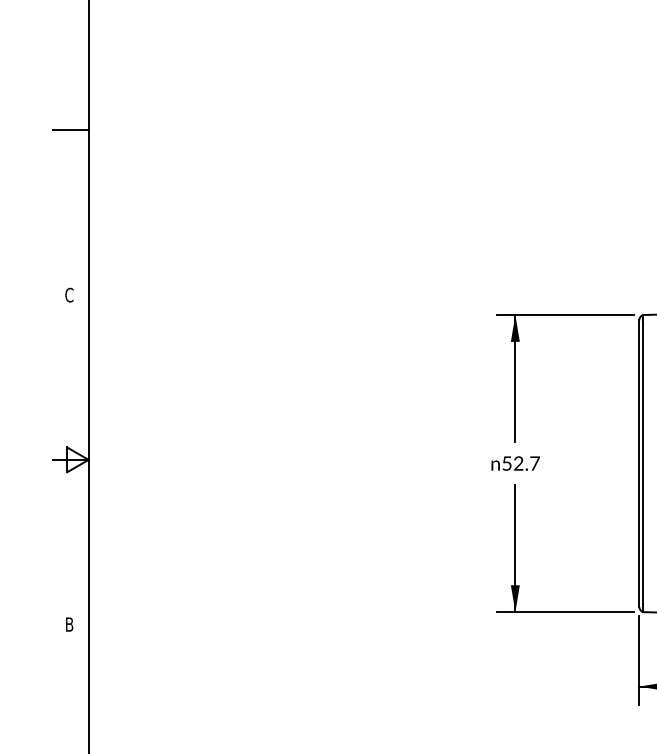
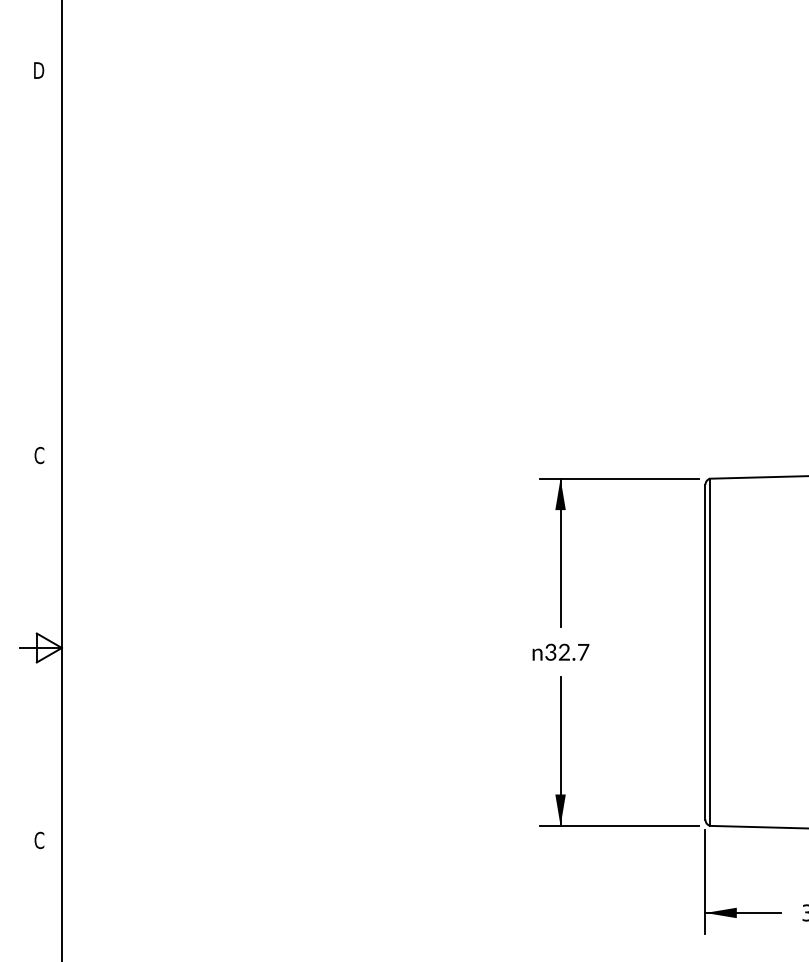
line: (70, 130) -> (40, 263), removed
text: (506, 462) -> (550, 651), 52.7 -> 32.7
text: (69, 624) -> (39, 840), B -> C

